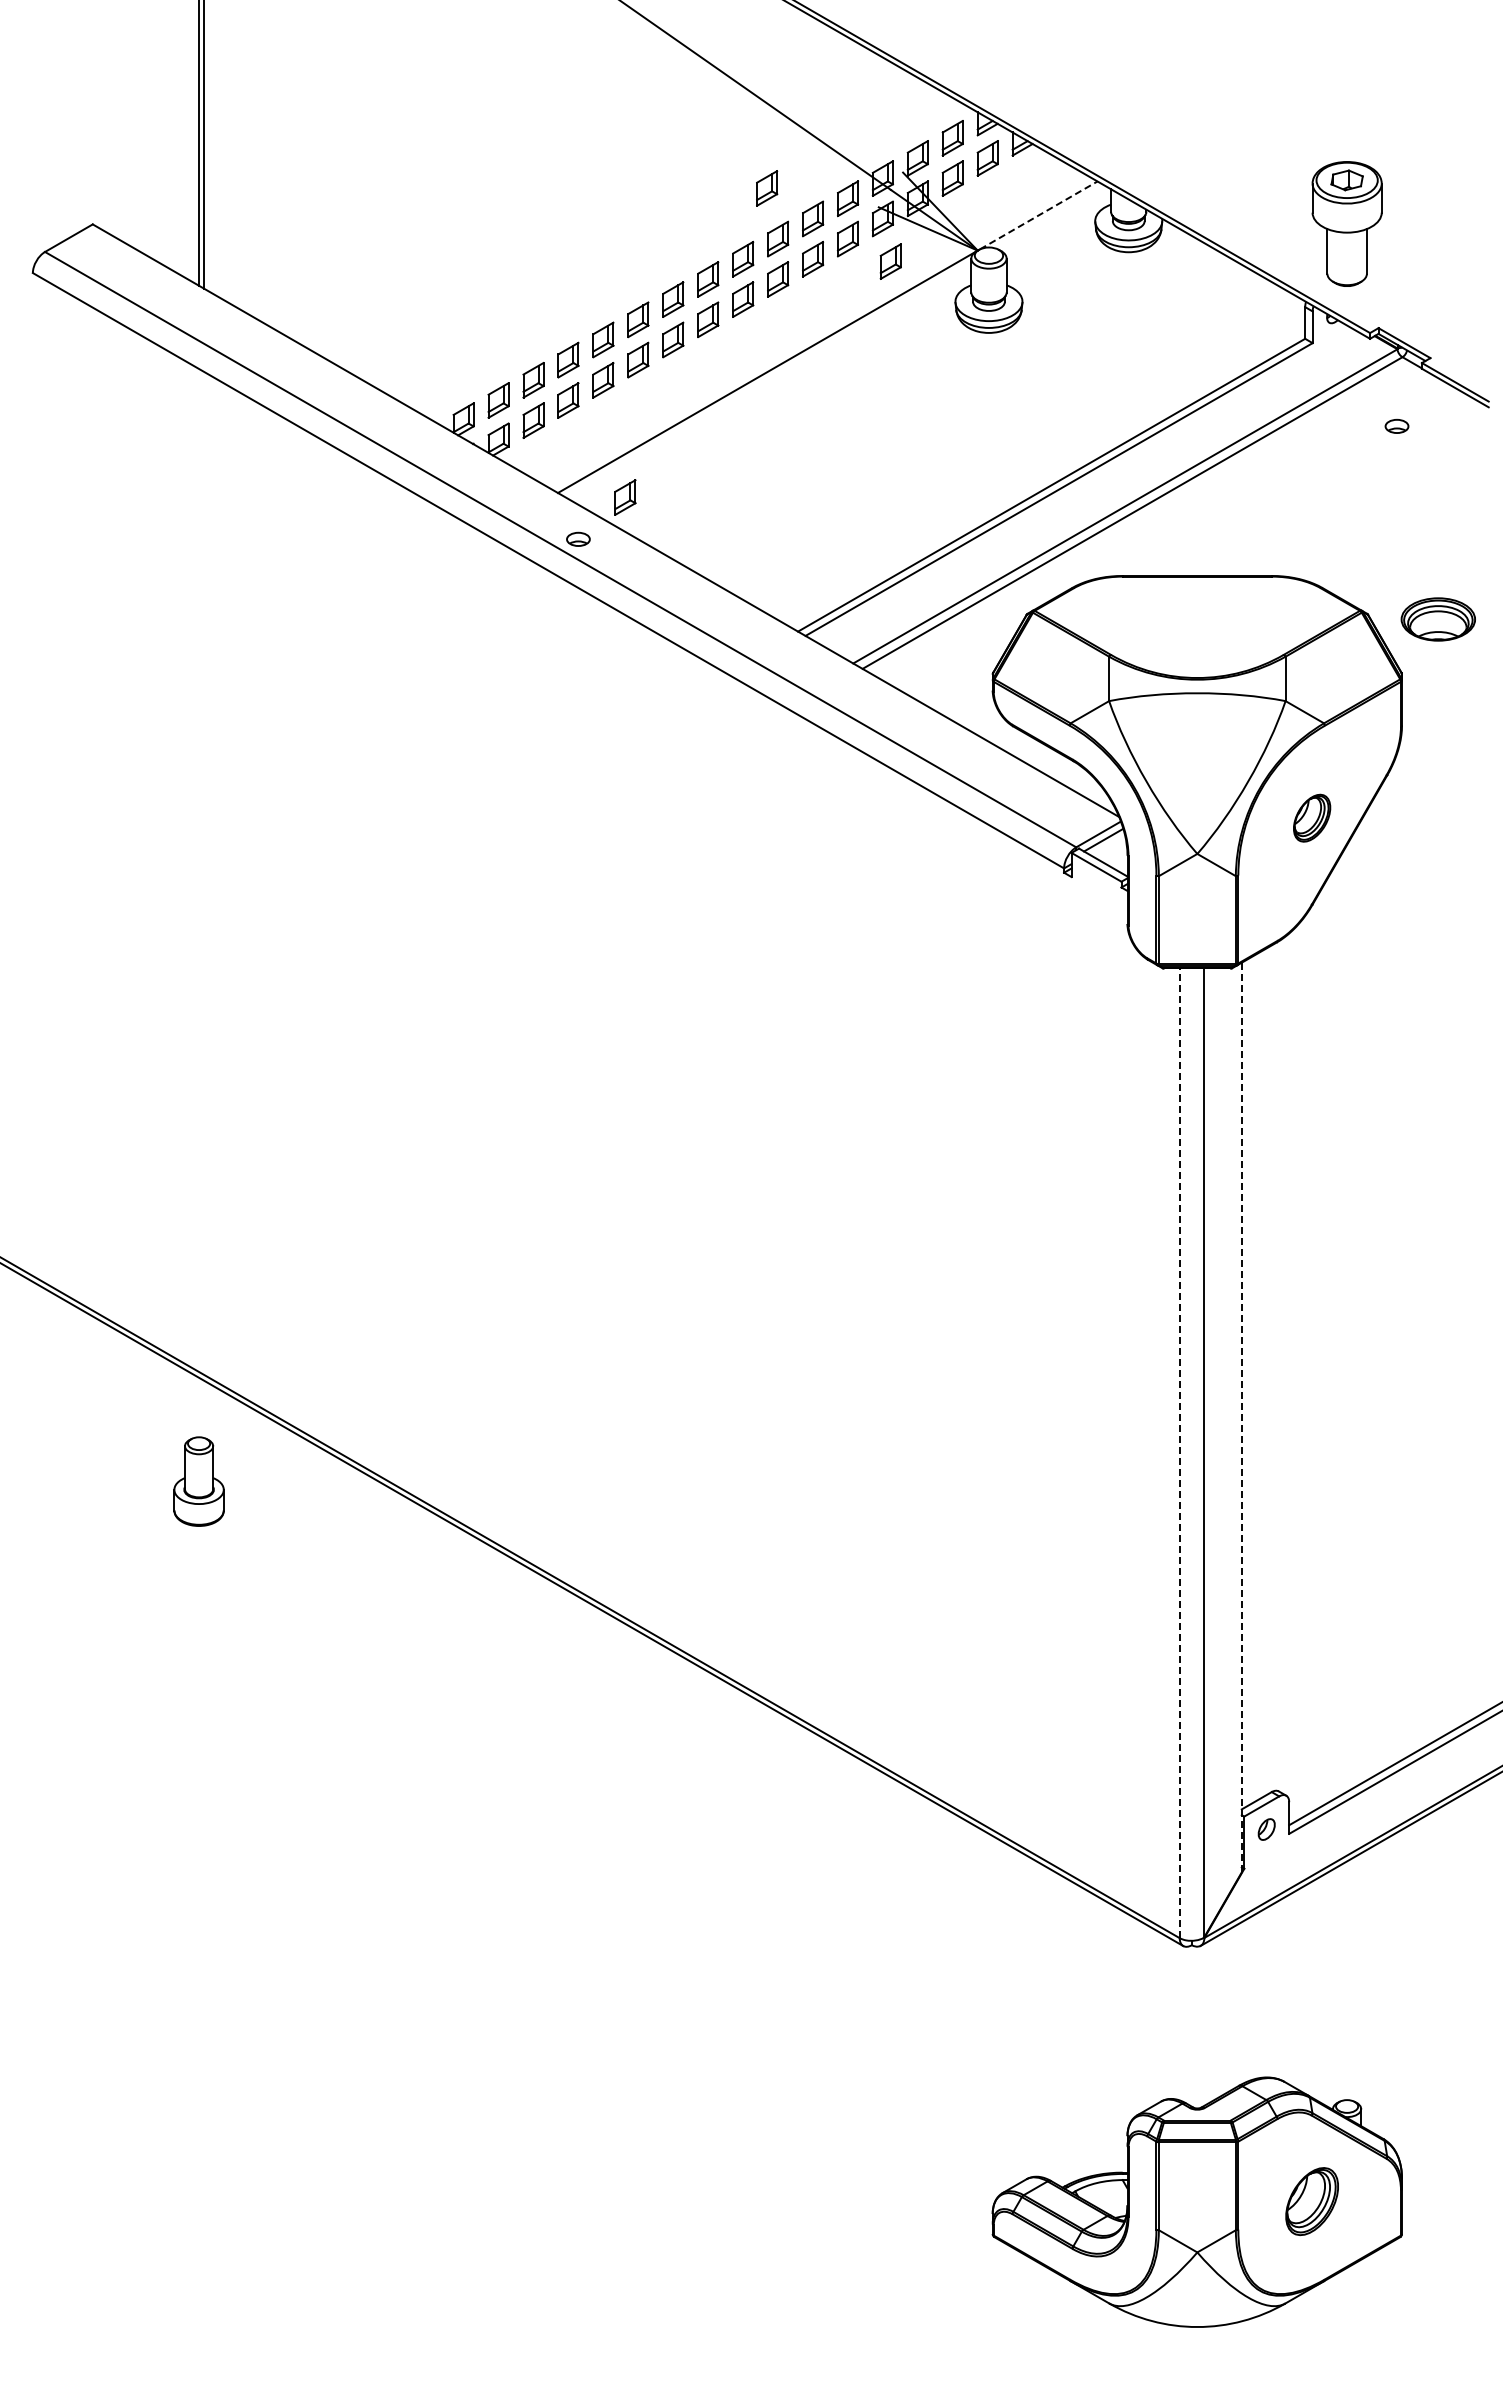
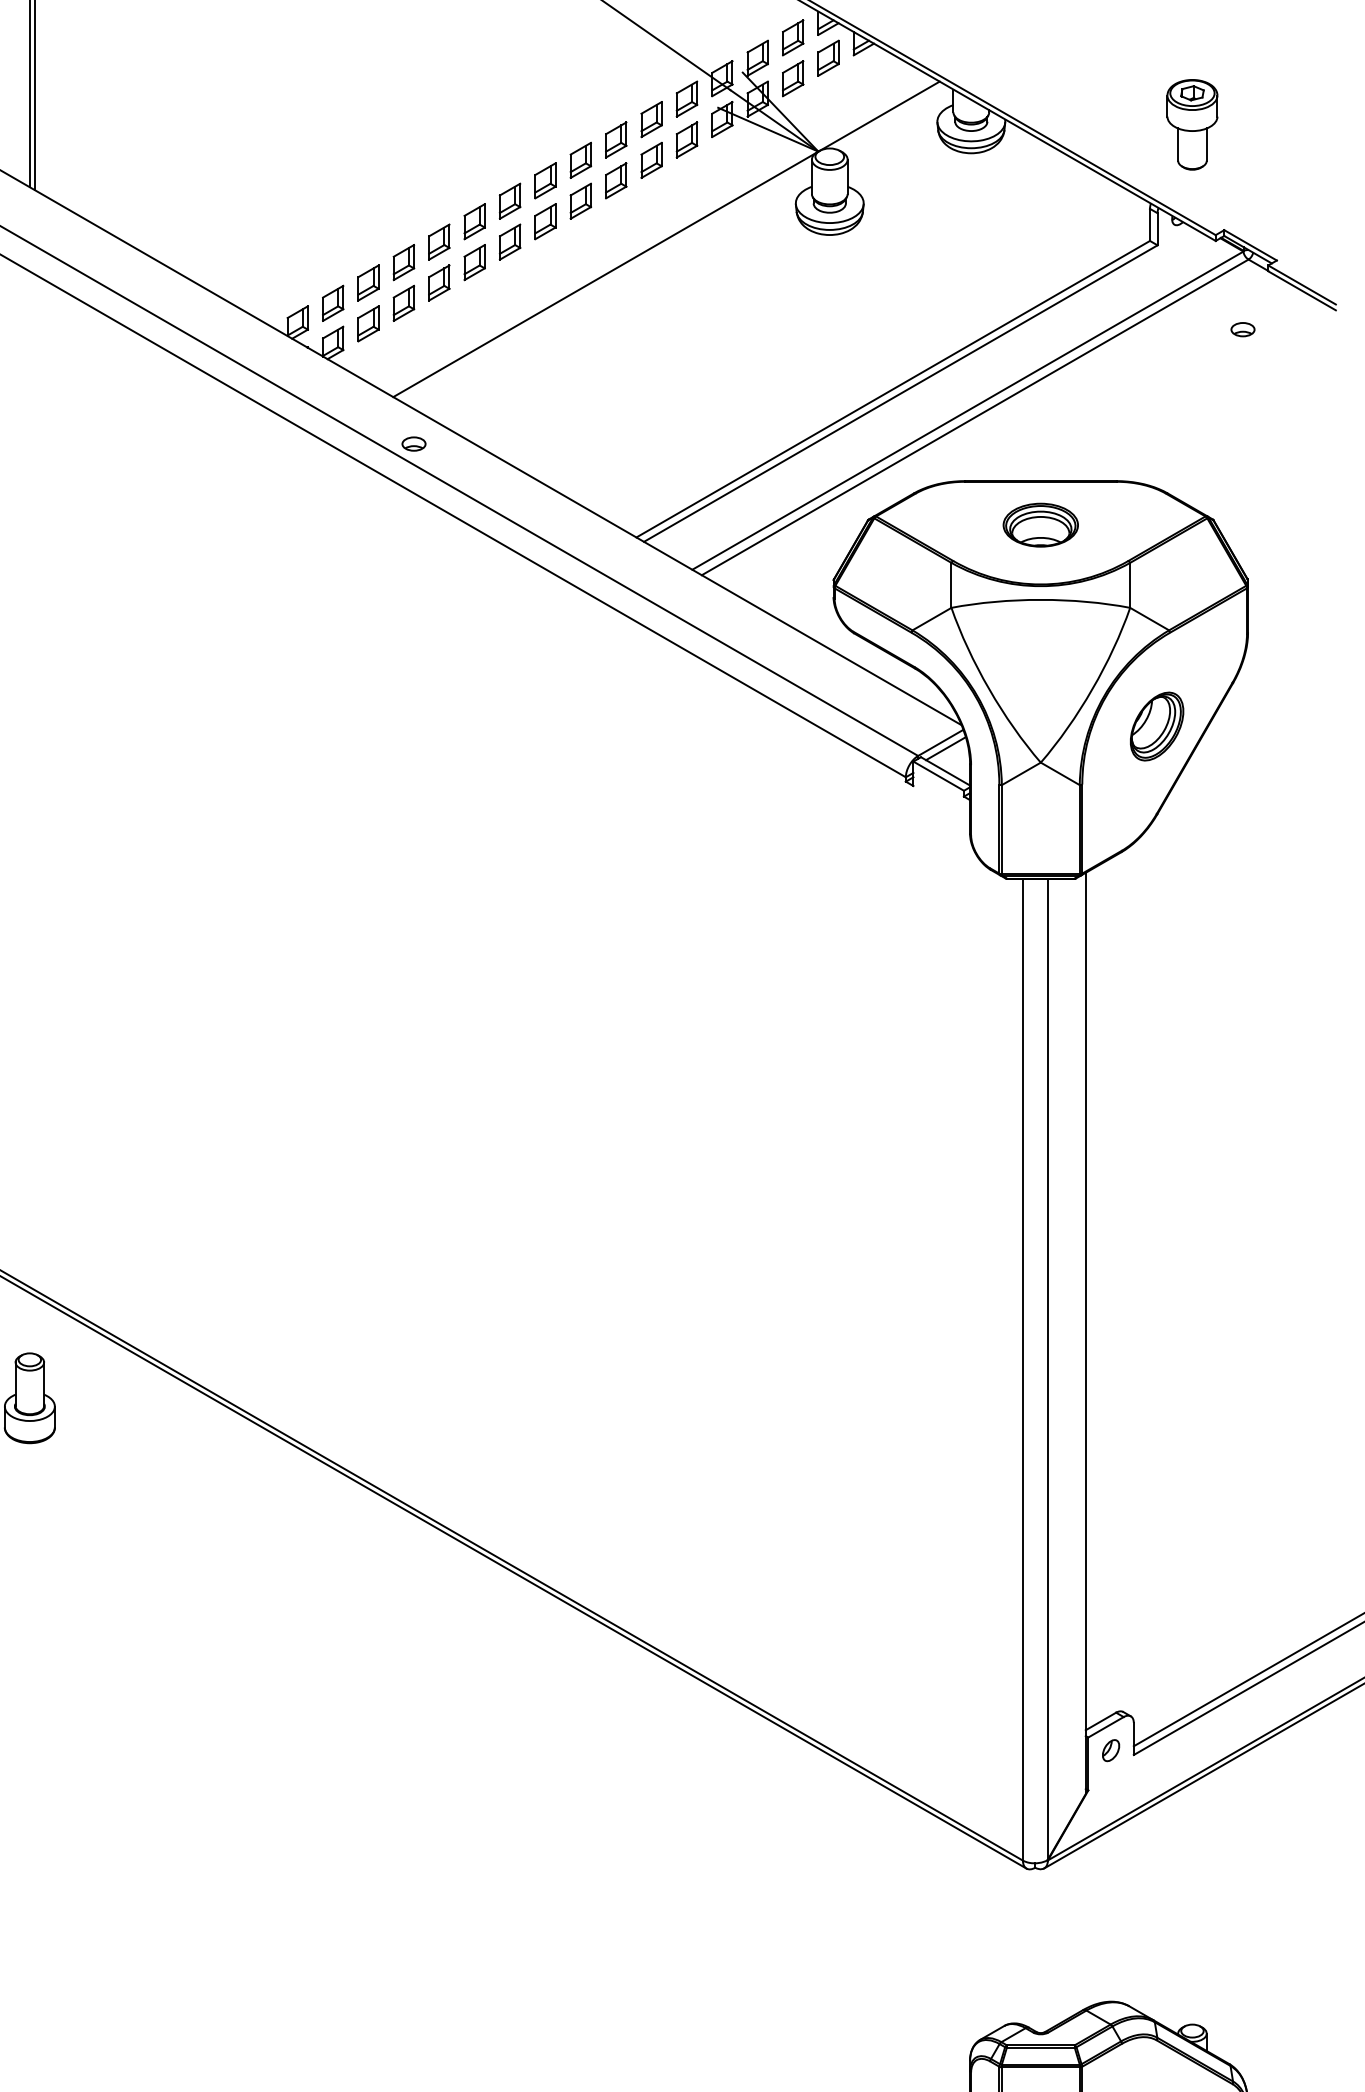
part: (767, 188) -> (605, 88), removed
line: (1038, 215) -> (879, 116), dashed -> solid
part: (1346, 224) -> (1191, 125), size x0.71
part: (890, 261) -> (730, 162), removed
part: (625, 497) -> (461, 401), removed
part: (1437, 619) -> (1039, 525), moved
part: (1311, 817) -> (1156, 725), size x1.43
line: (1241, 1417) -> (1085, 1333), dashed -> solid
line: (1179, 1453) -> (1022, 1369), dashed -> solid

